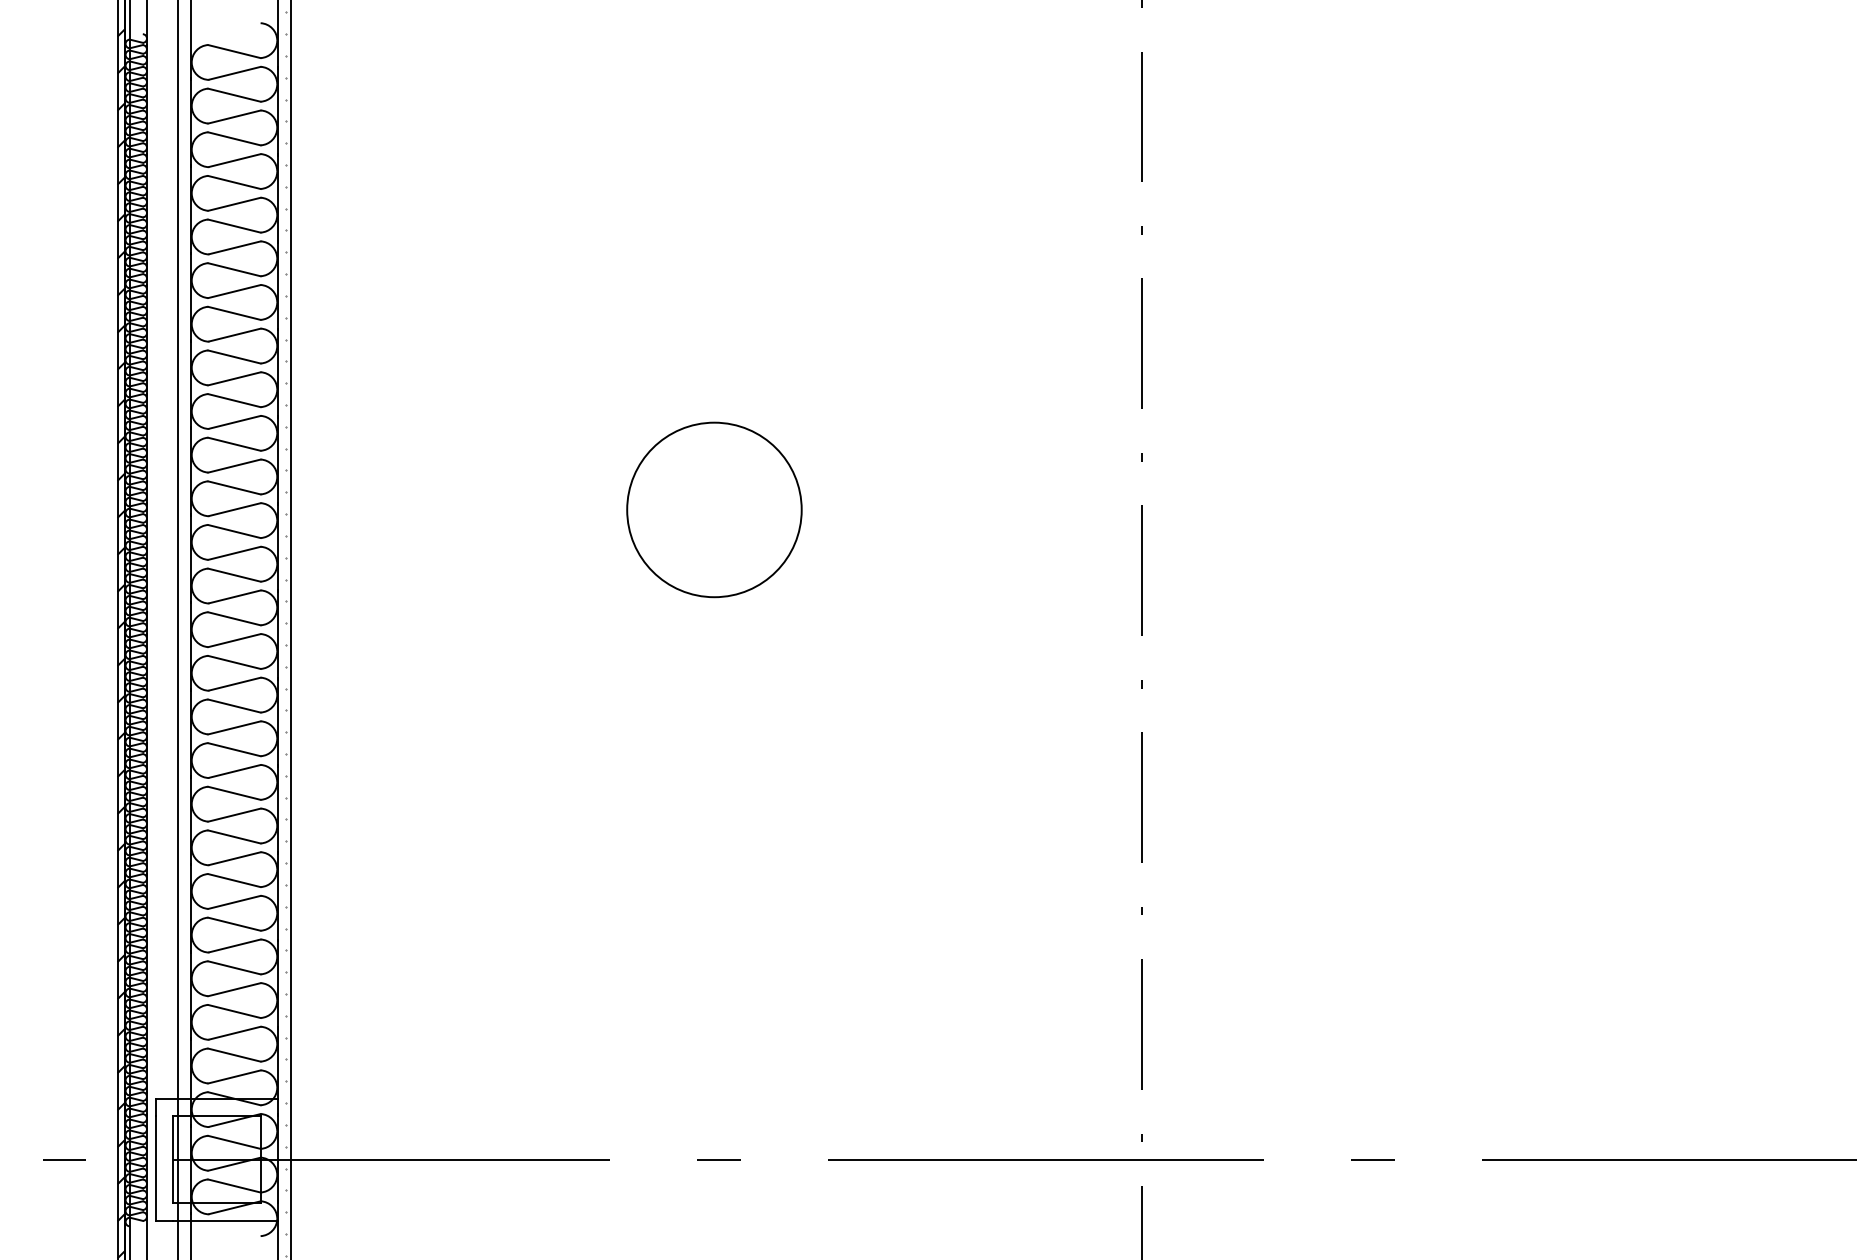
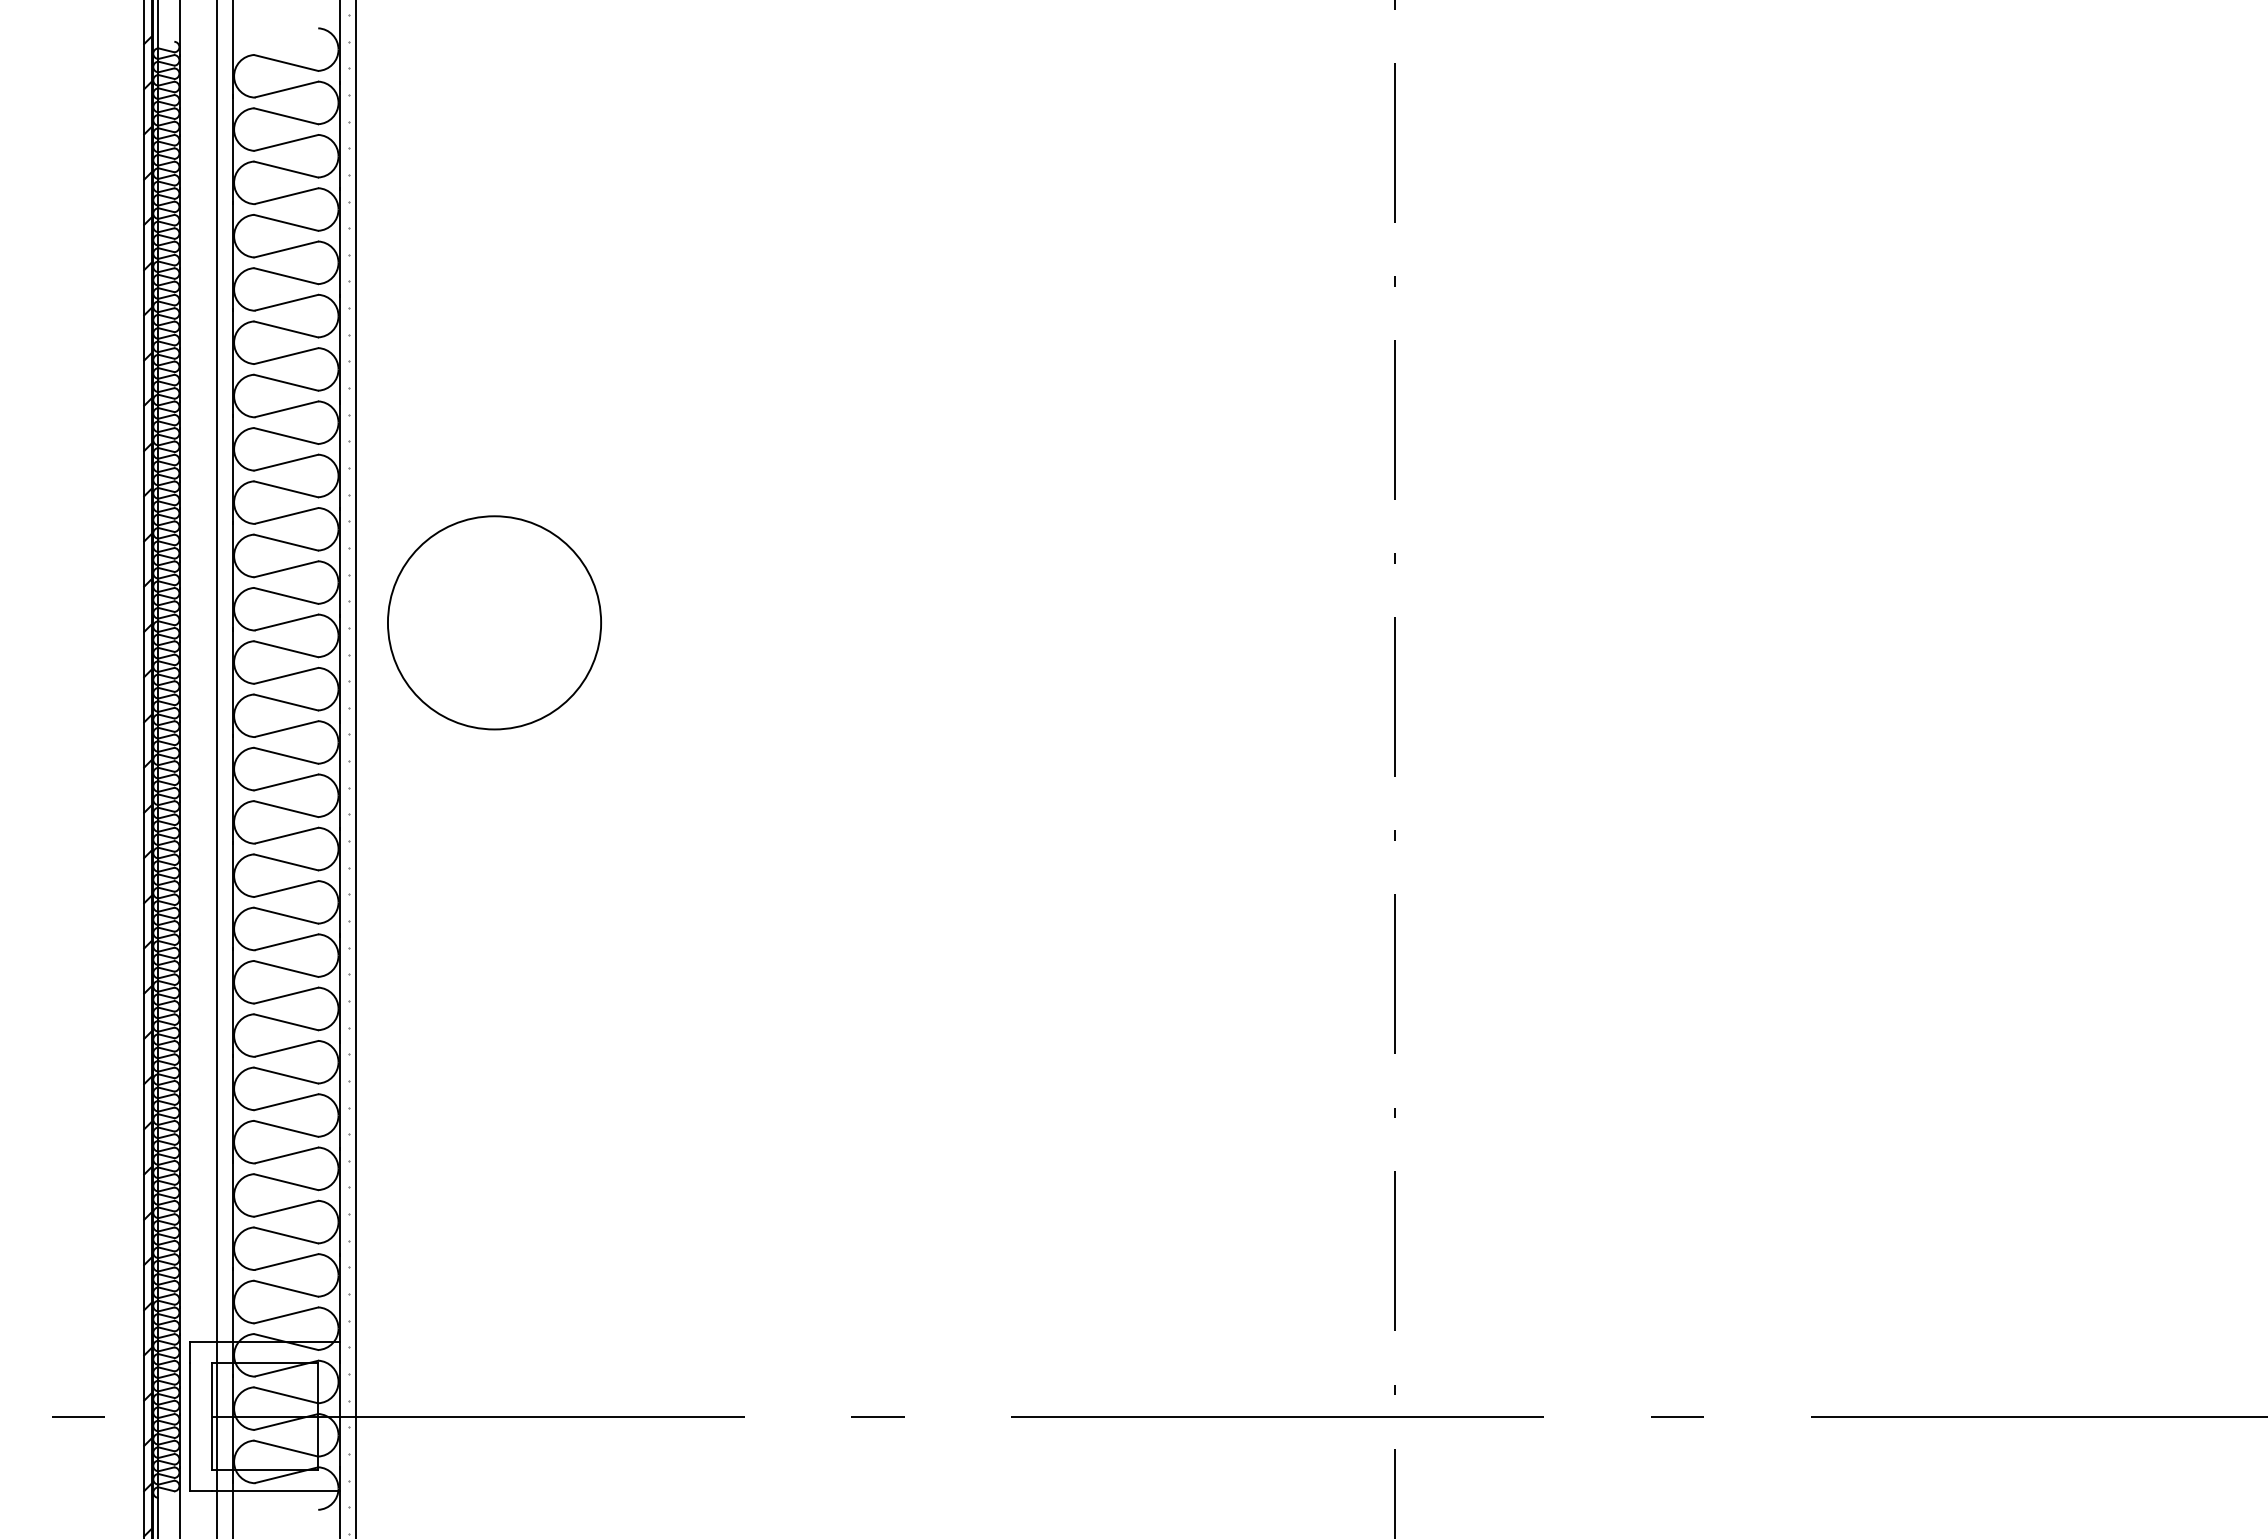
circle: (714, 509) -> (494, 622), moved

